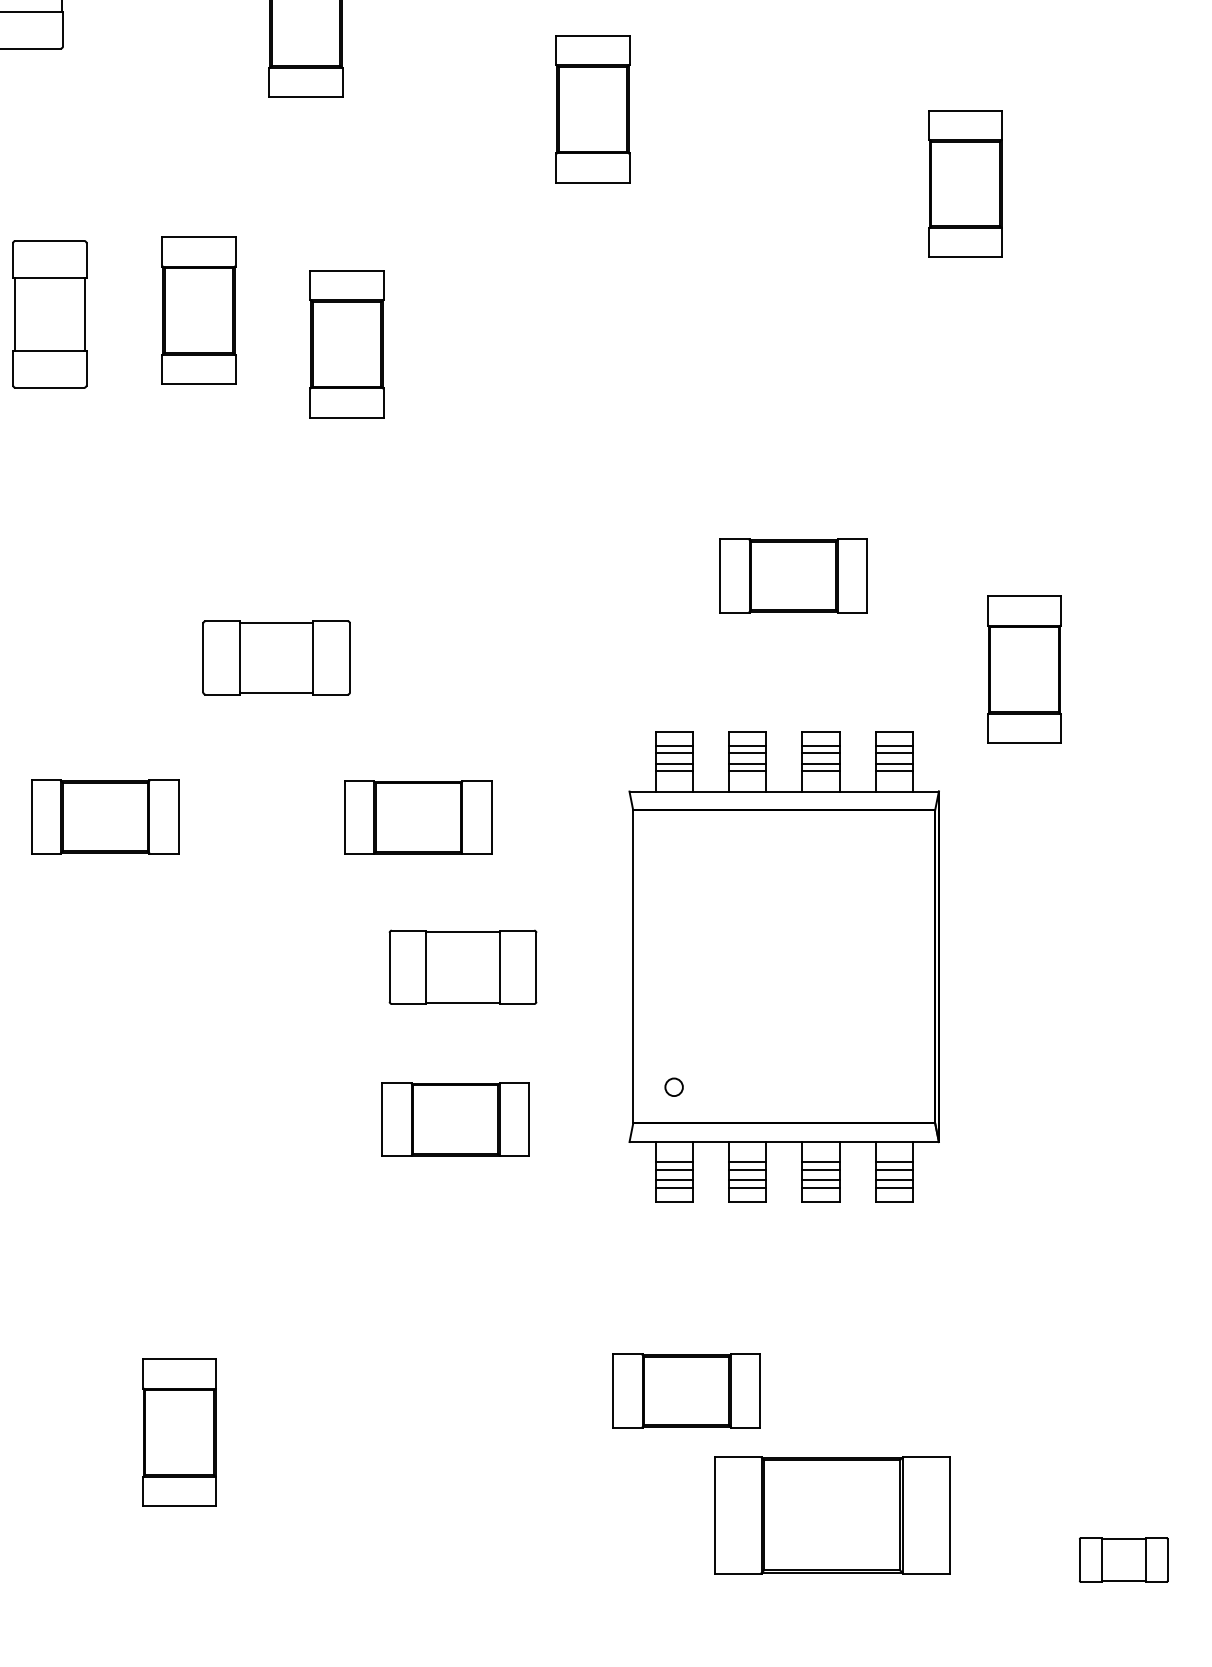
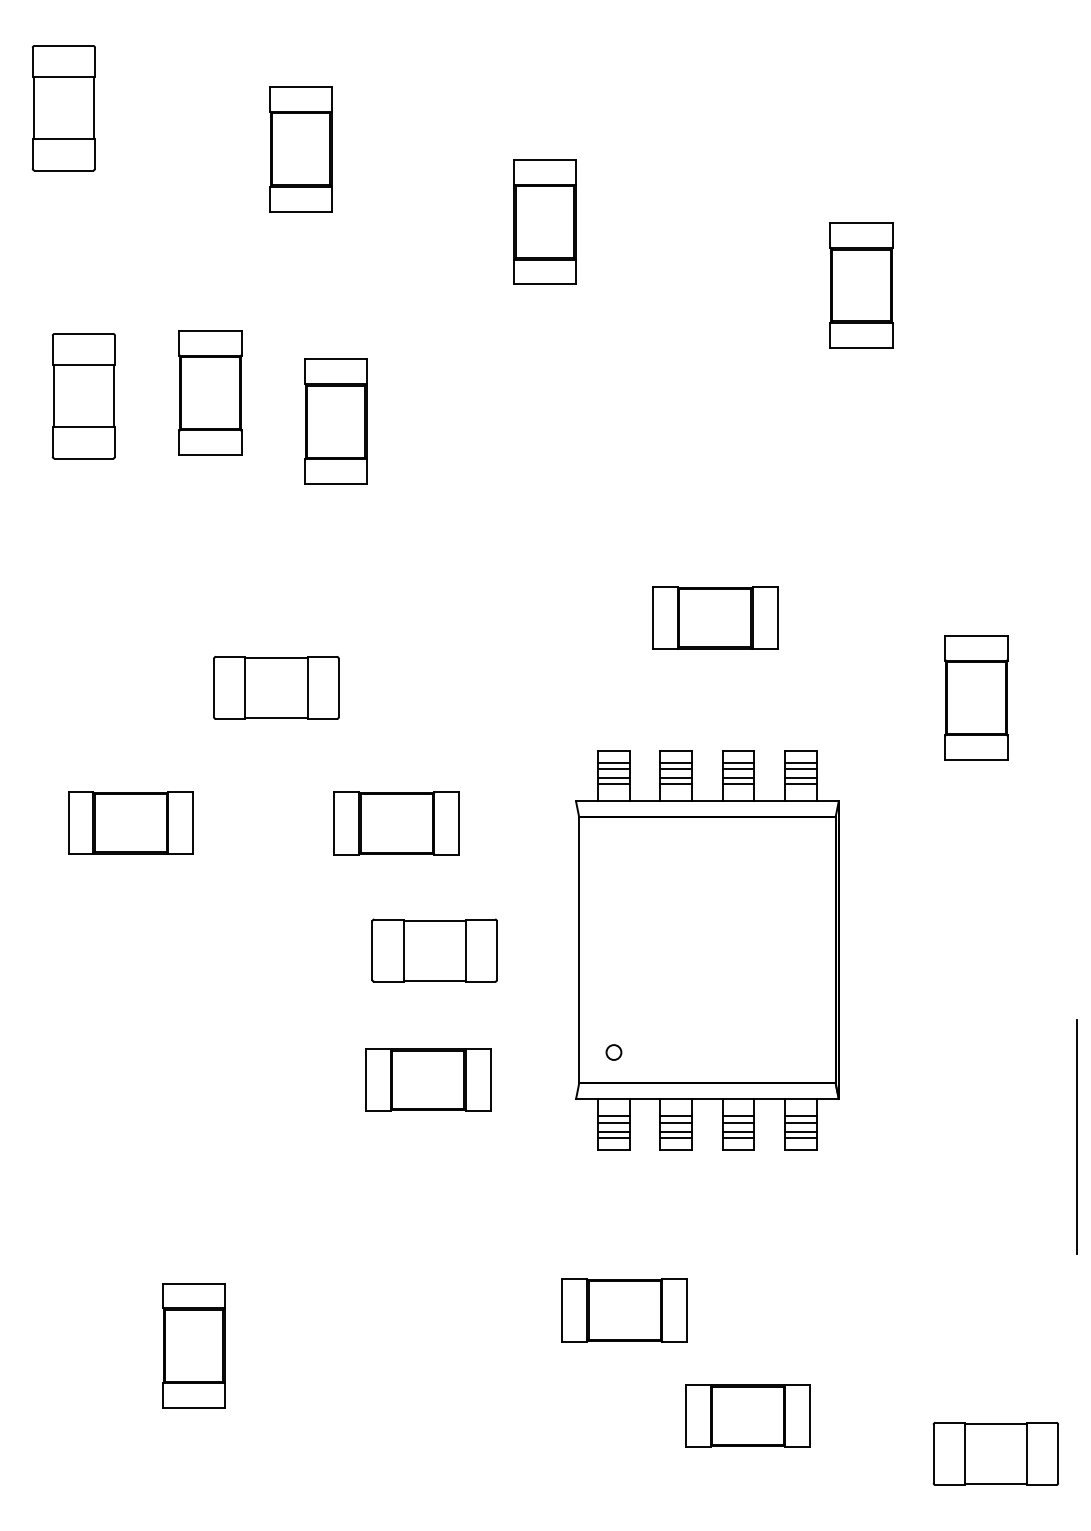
part: (1024, 669) -> (976, 697), moved
part: (831, 1514) -> (747, 1415), size x0.62
part: (1123, 1559) -> (995, 1453), size x1.67

